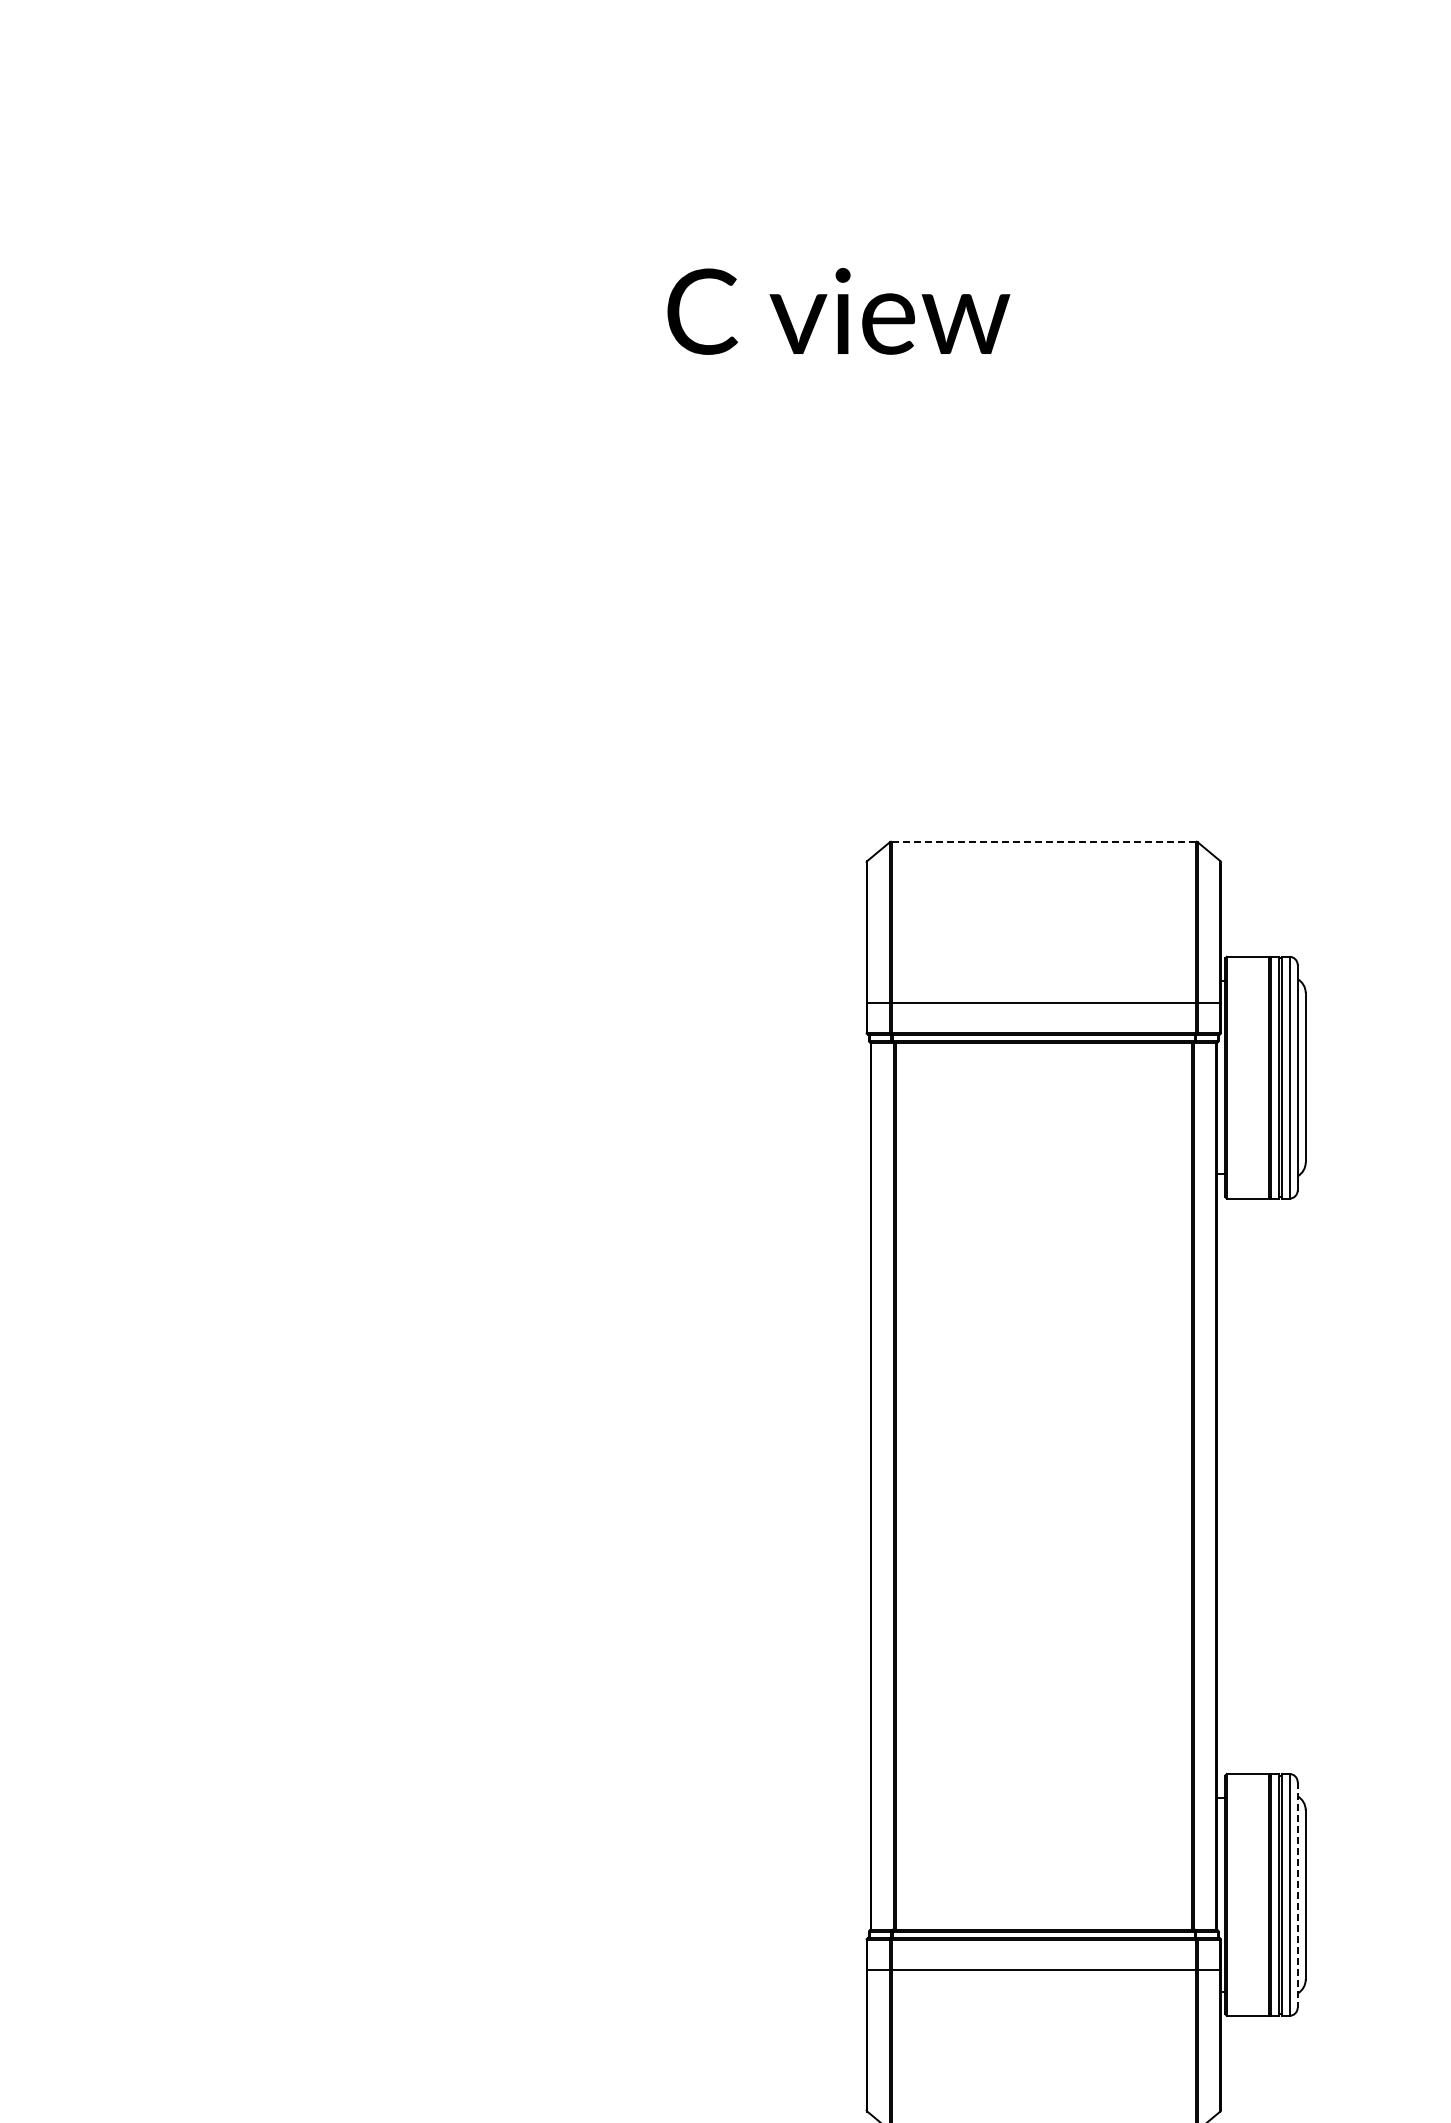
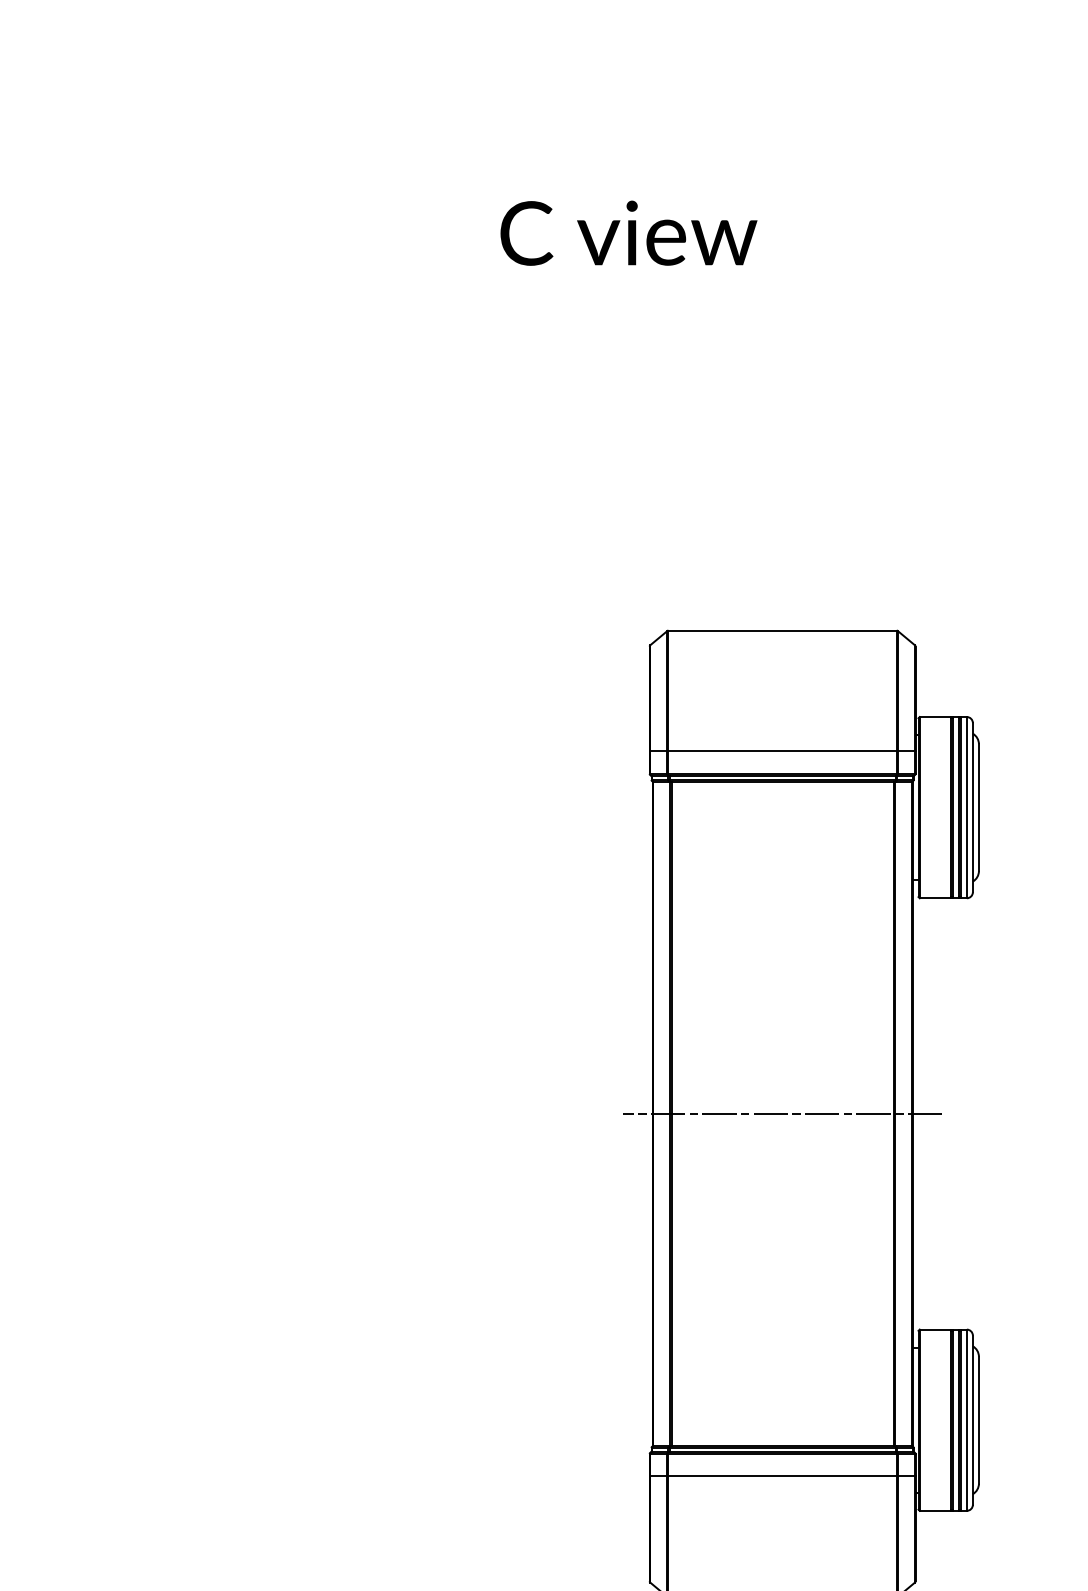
line: (1043, 841) -> (782, 630), dashed -> solid
line: (1043, 1486) -> (782, 1114), added
line: (1297, 1894) -> (972, 1419), dashed -> solid

